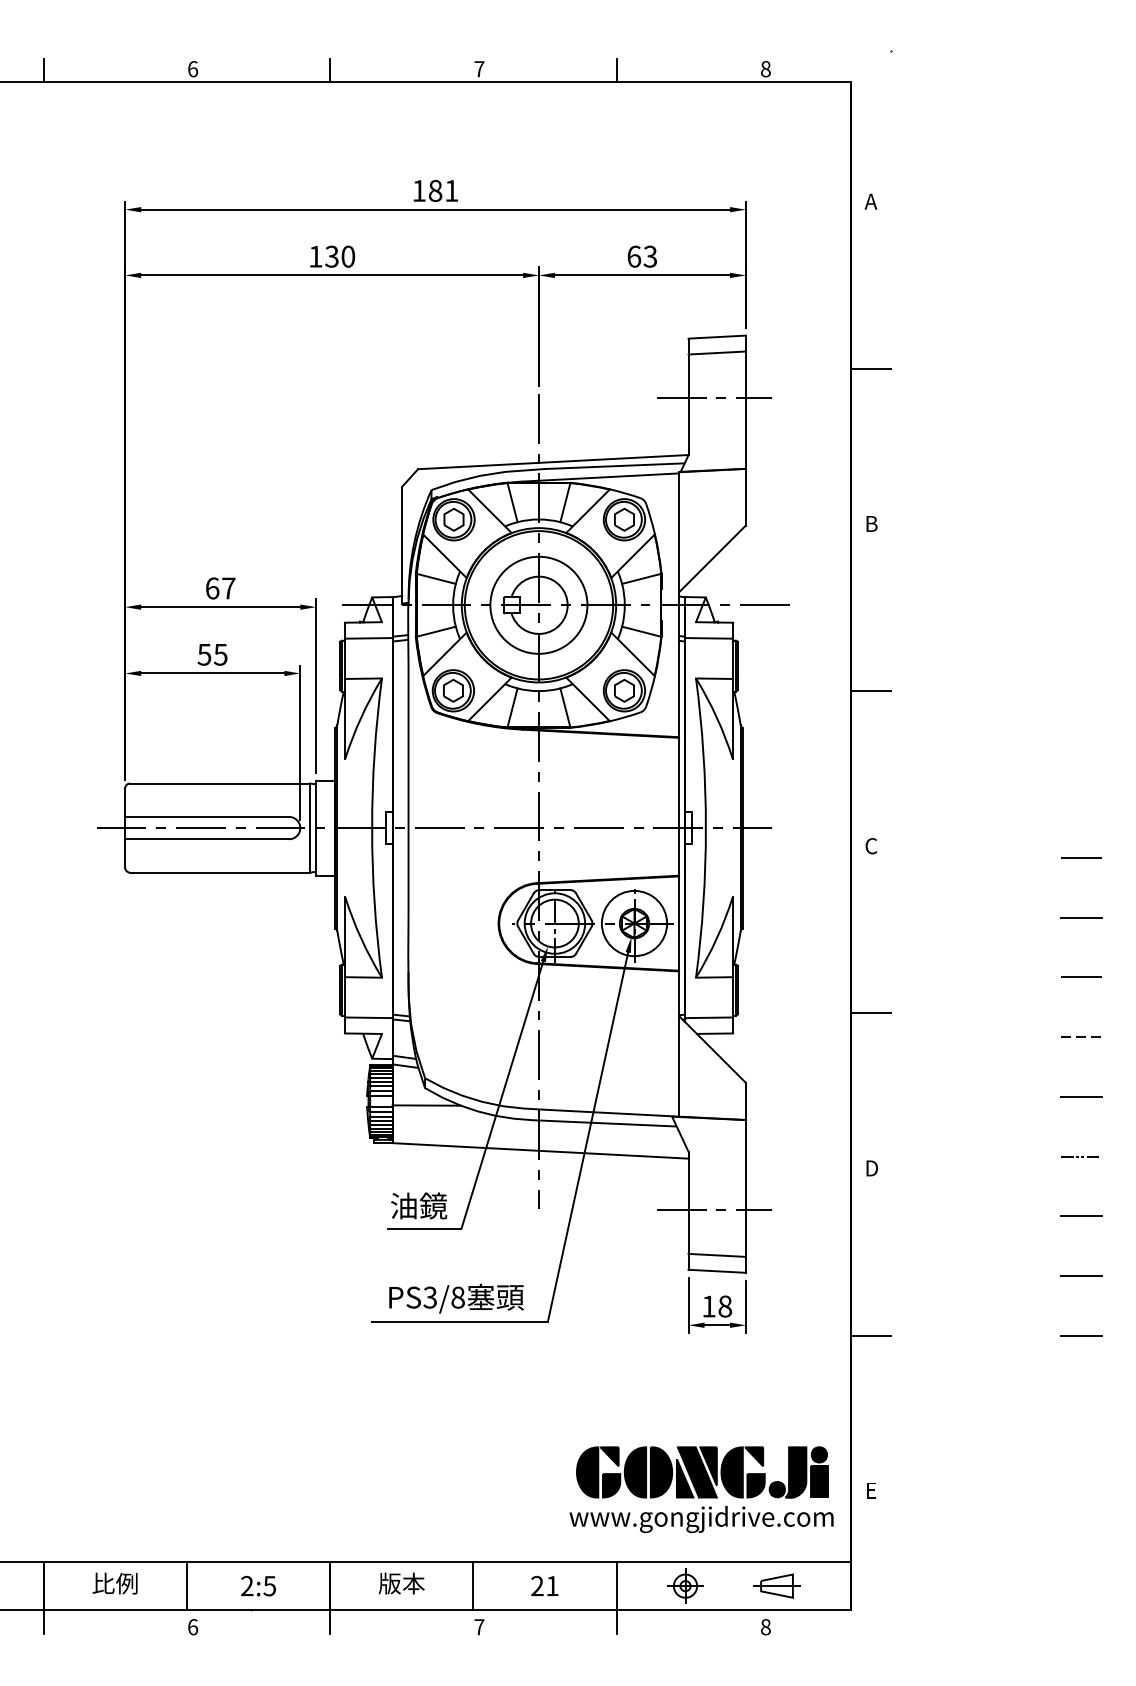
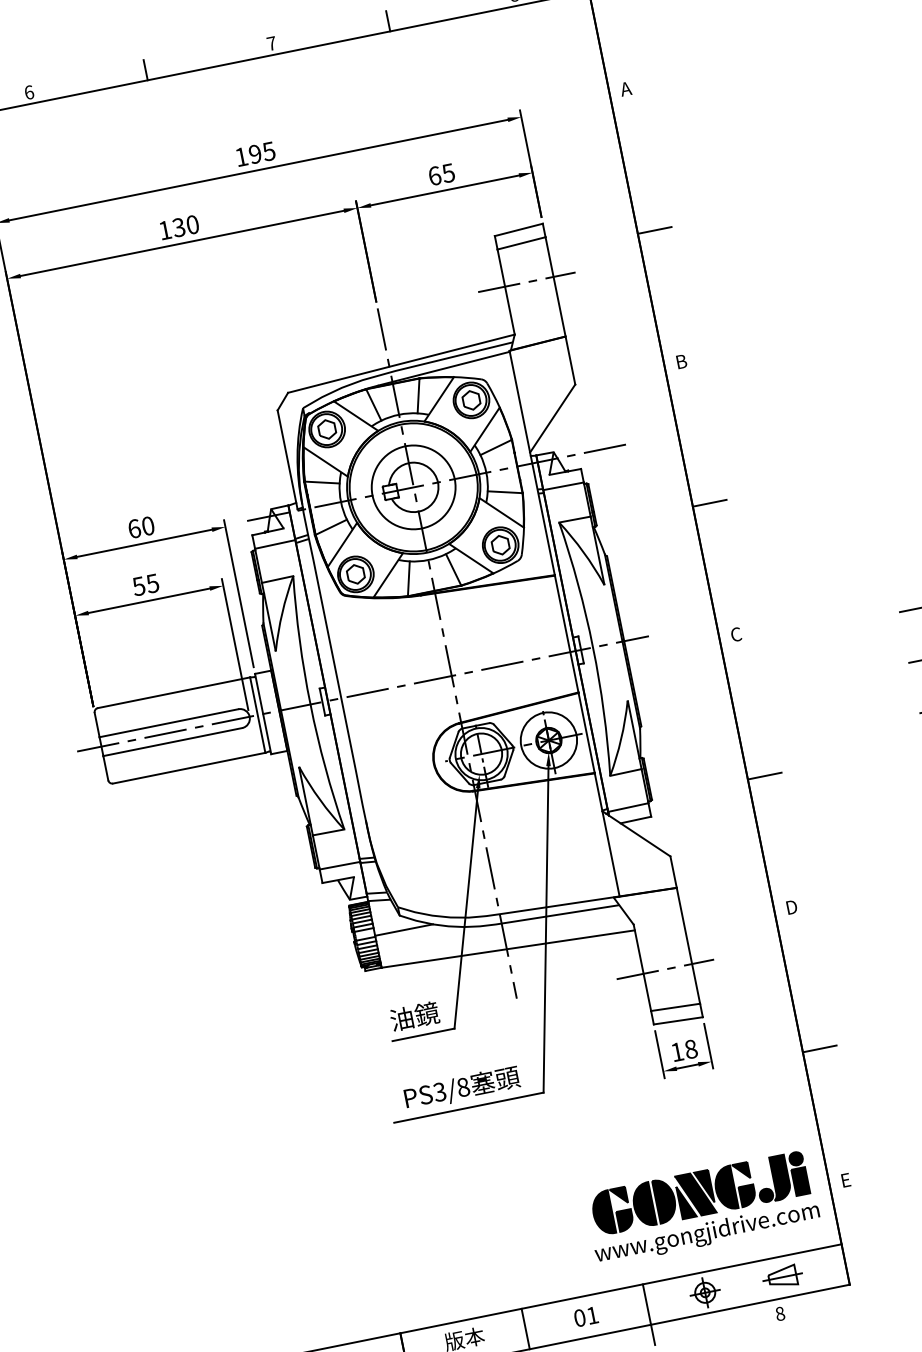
text: (443, 190) -> (262, 152), 181 -> 195
text: (650, 256) -> (448, 173), 63 -> 65
text: (228, 588) -> (147, 526), 67 -> 60
text: (537, 1586) -> (579, 1318), 21 -> 01

